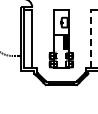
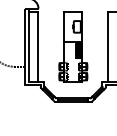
line: (90, 38) -> (108, 45), dashed -> solid

